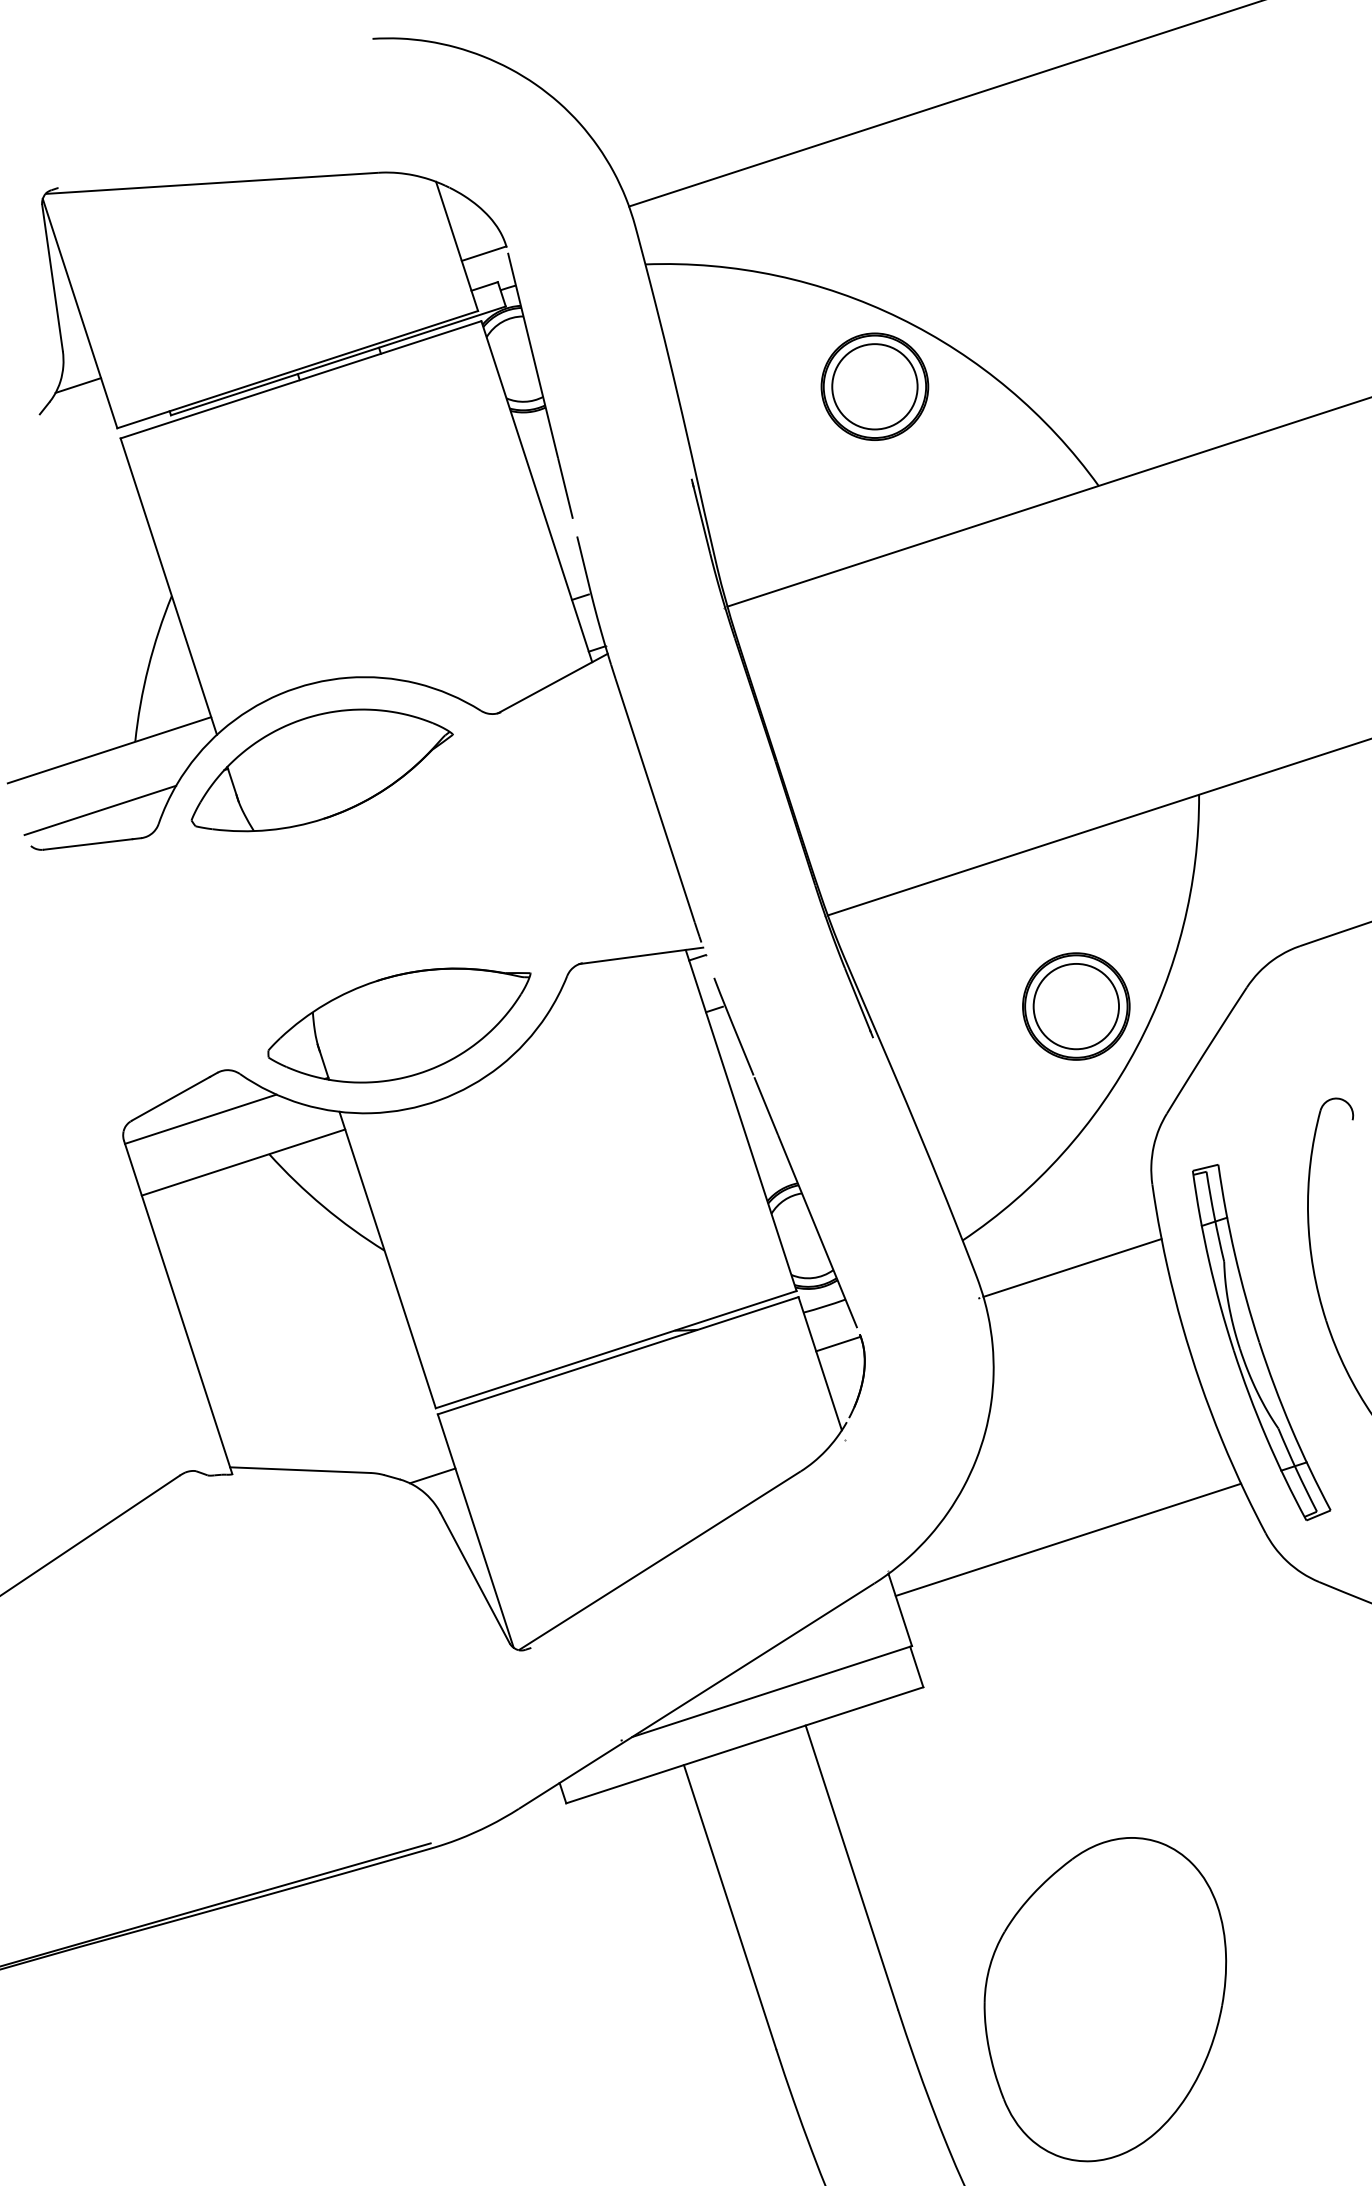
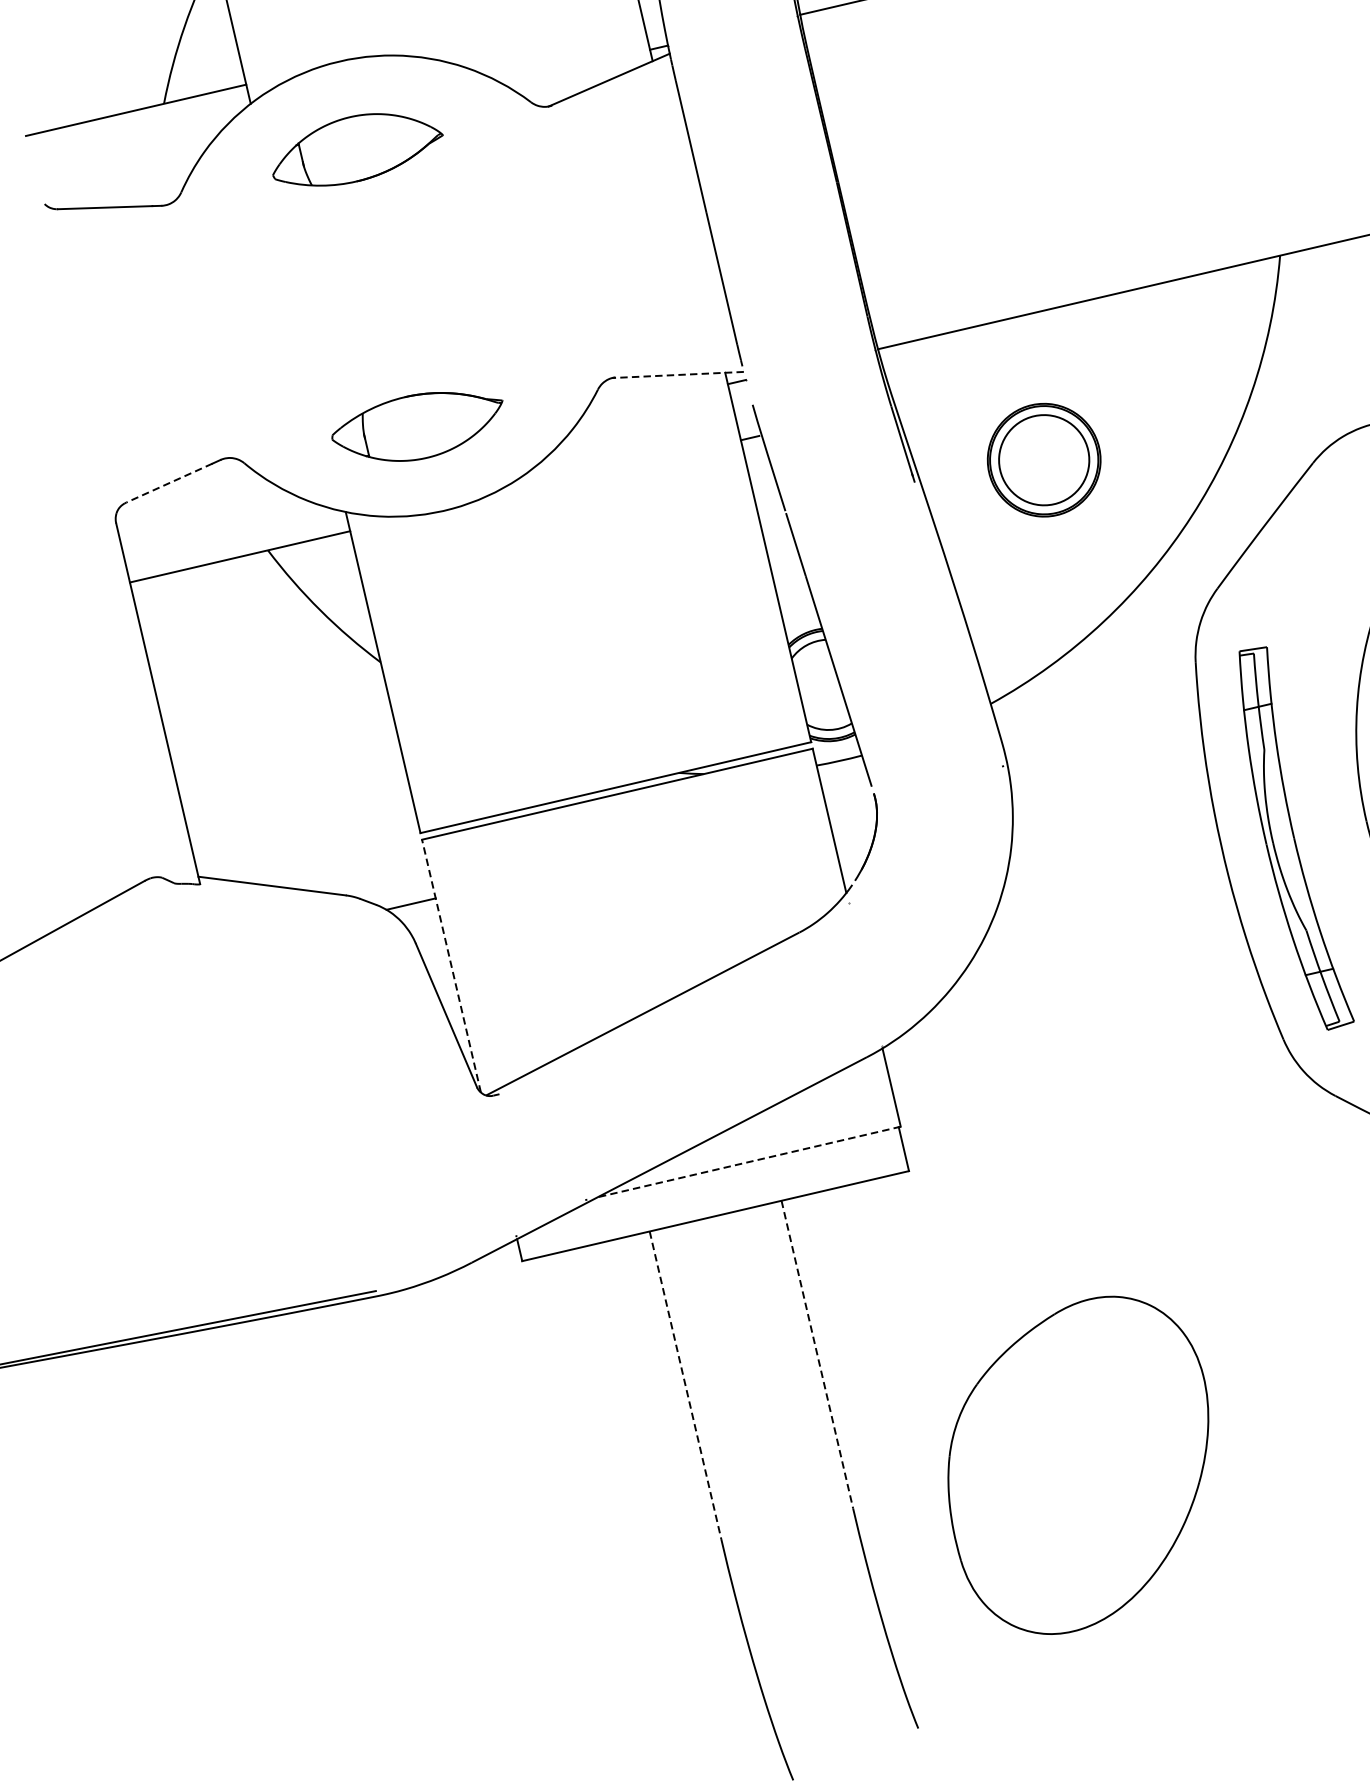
part: (321, 770) -> (357, 150), size x0.6
line: (100, 810) -> (121, 172), removed
line: (640, 955) -> (677, 374), solid -> dashed
part: (1076, 1006) -> (1044, 460), moved
part: (399, 1025) -> (416, 426), size x0.6
line: (171, 1098) -> (169, 482), solid -> dashed
line: (200, 1118) -> (198, 506), removed
line: (1072, 1267) -> (1104, 742), removed
line: (838, 1343) -> (850, 801), removed
line: (475, 1531) -> (451, 966), solid -> dashed
line: (1068, 1539) -> (1075, 1028), removed
line: (771, 1691) -> (748, 1161), solid -> dashed
line: (851, 1868) -> (816, 1355), solid -> dashed
line: (730, 1907) -> (685, 1385), solid -> dashed
part: (1105, 1999) -> (1077, 1464), moved

